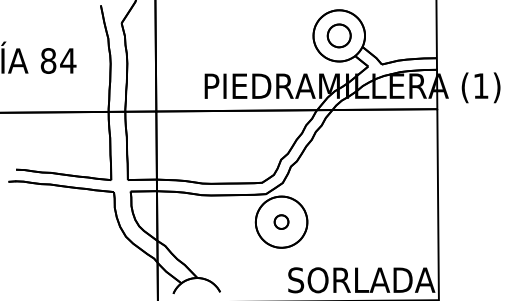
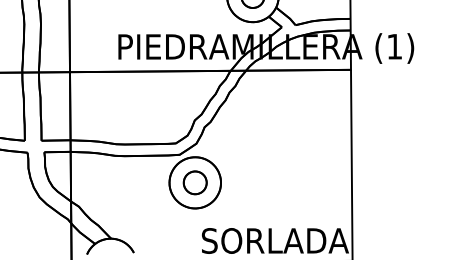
part: (281, 221) -> (195, 182), size x1.67

